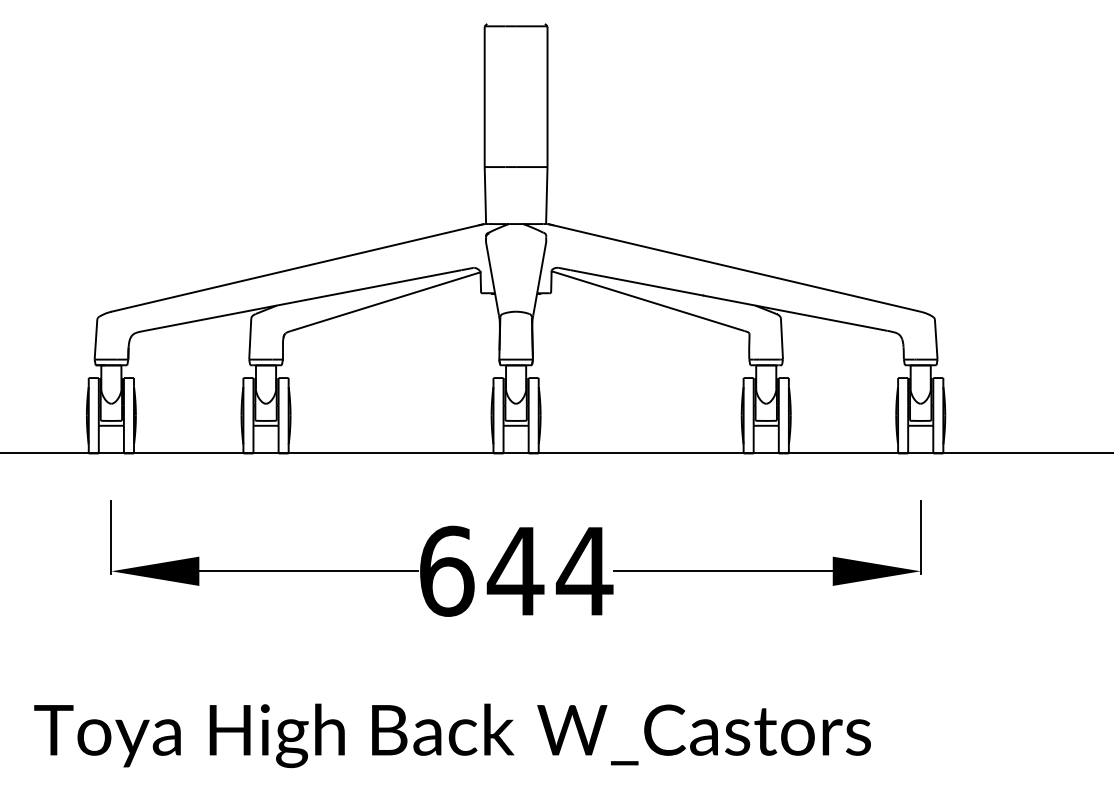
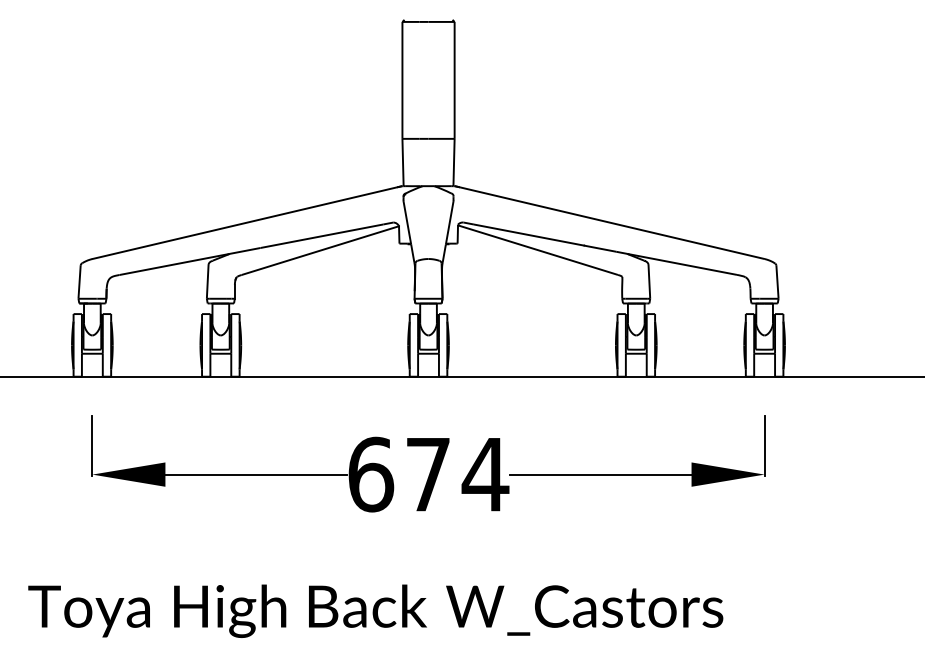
text: (515, 571) -> (428, 474), 644 -> 674

